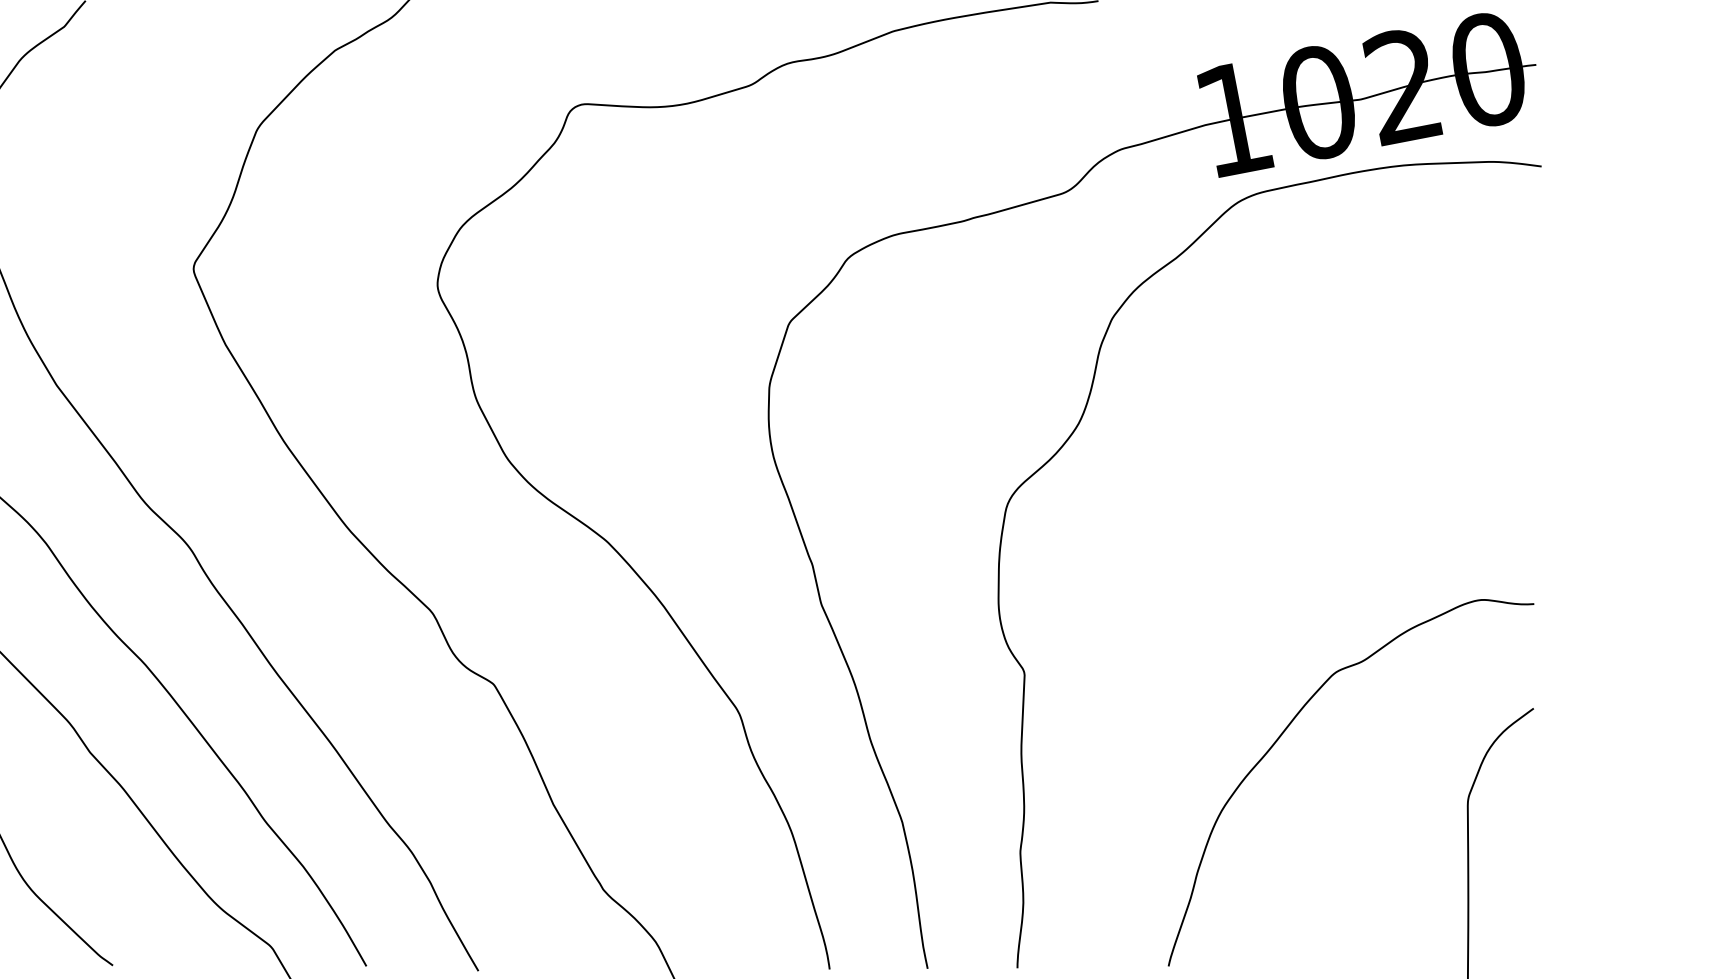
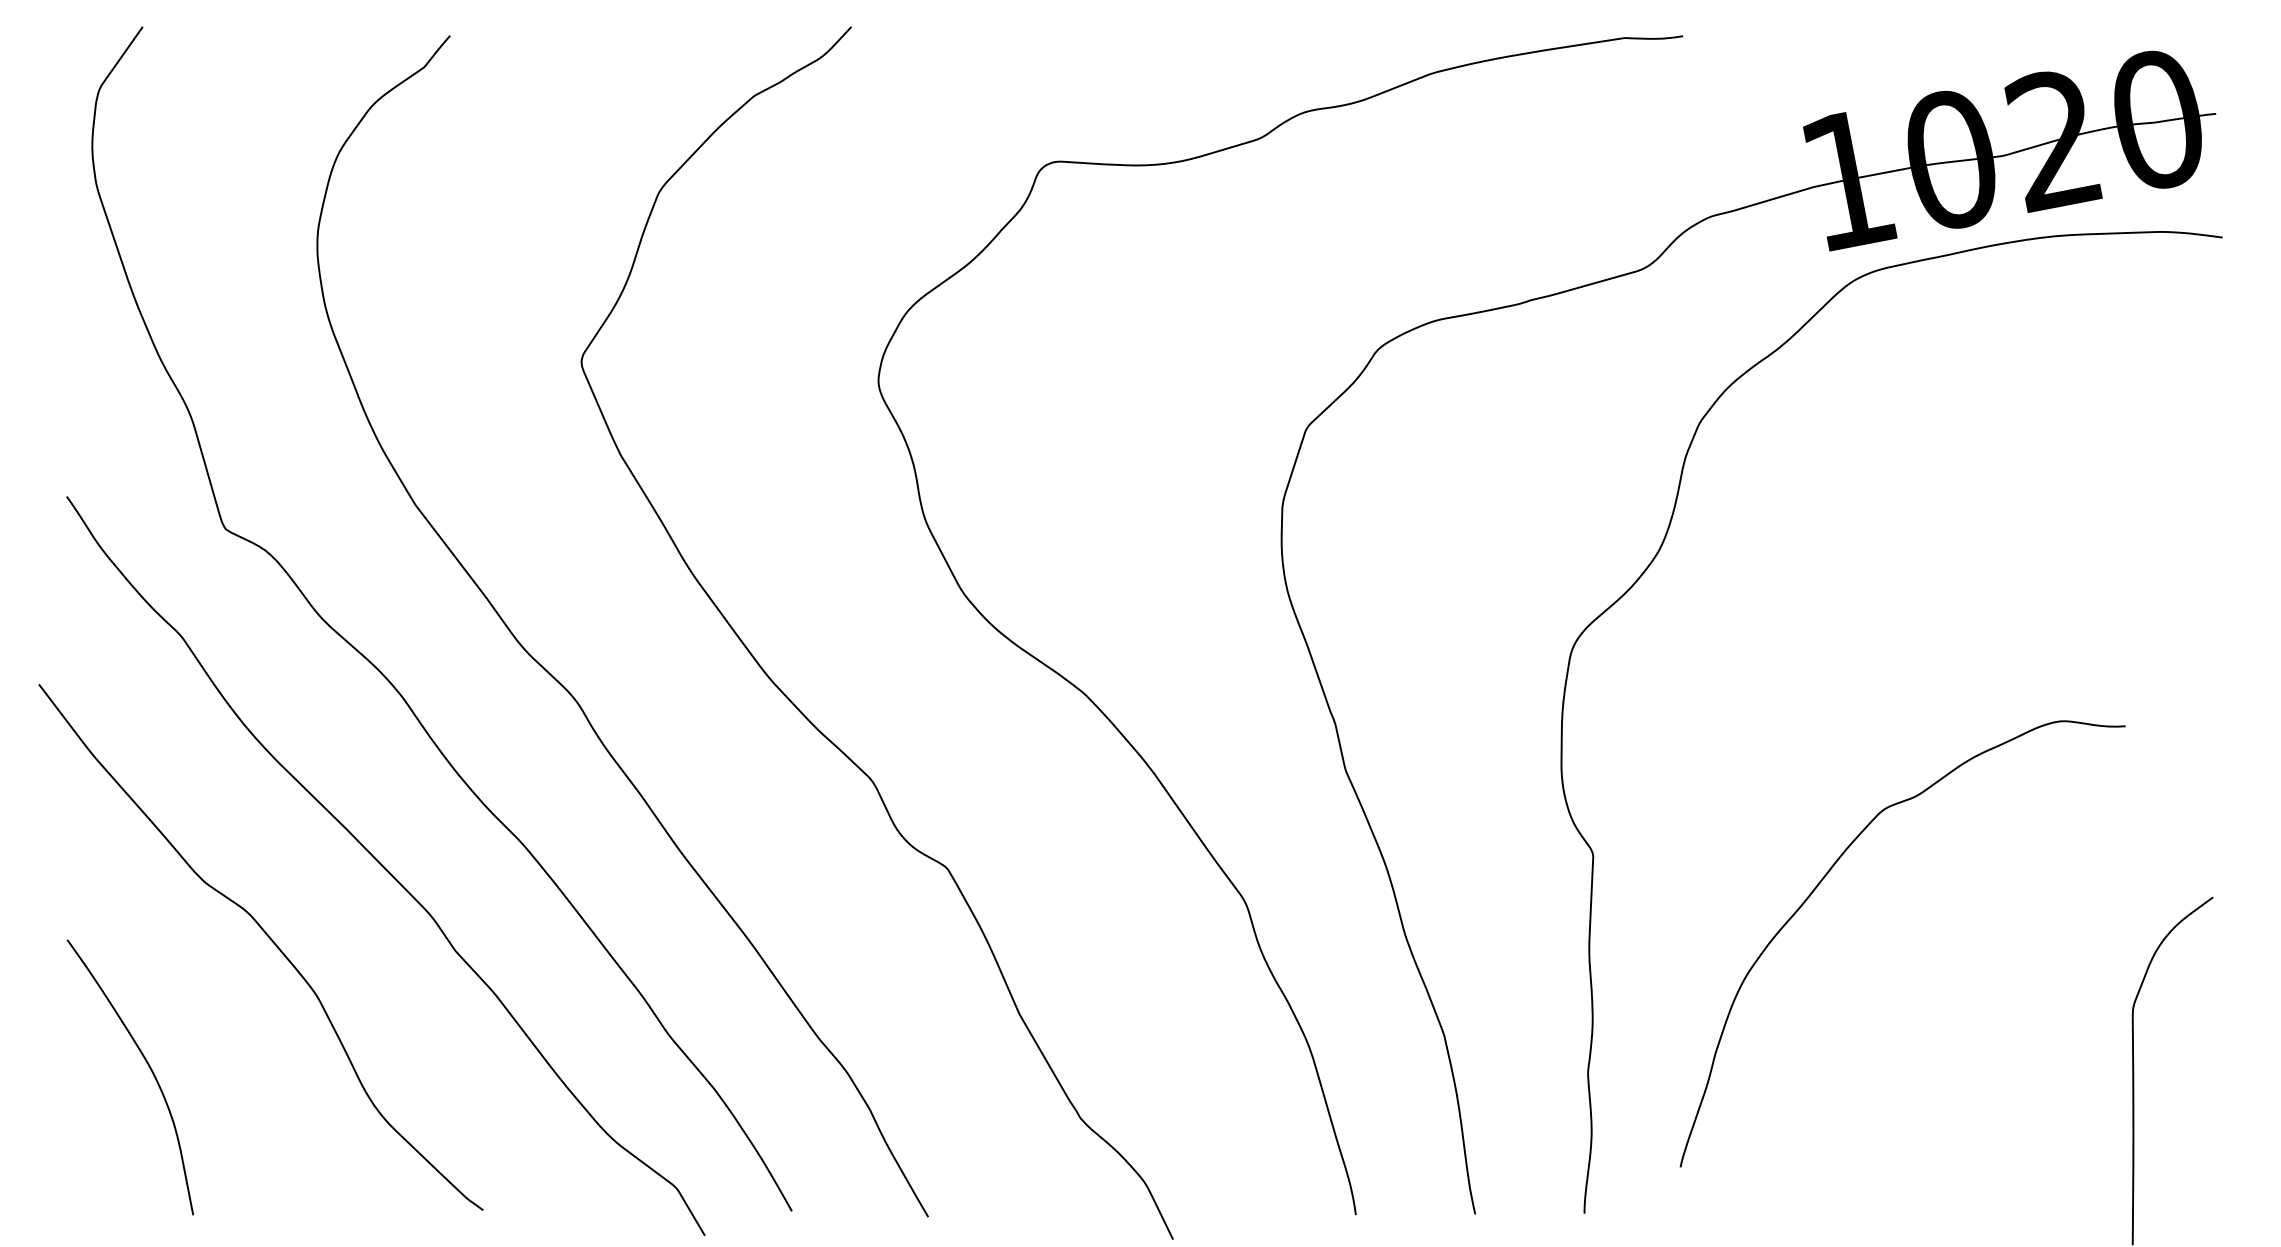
curve: (1284, 732) -> (1821, 882), moved

